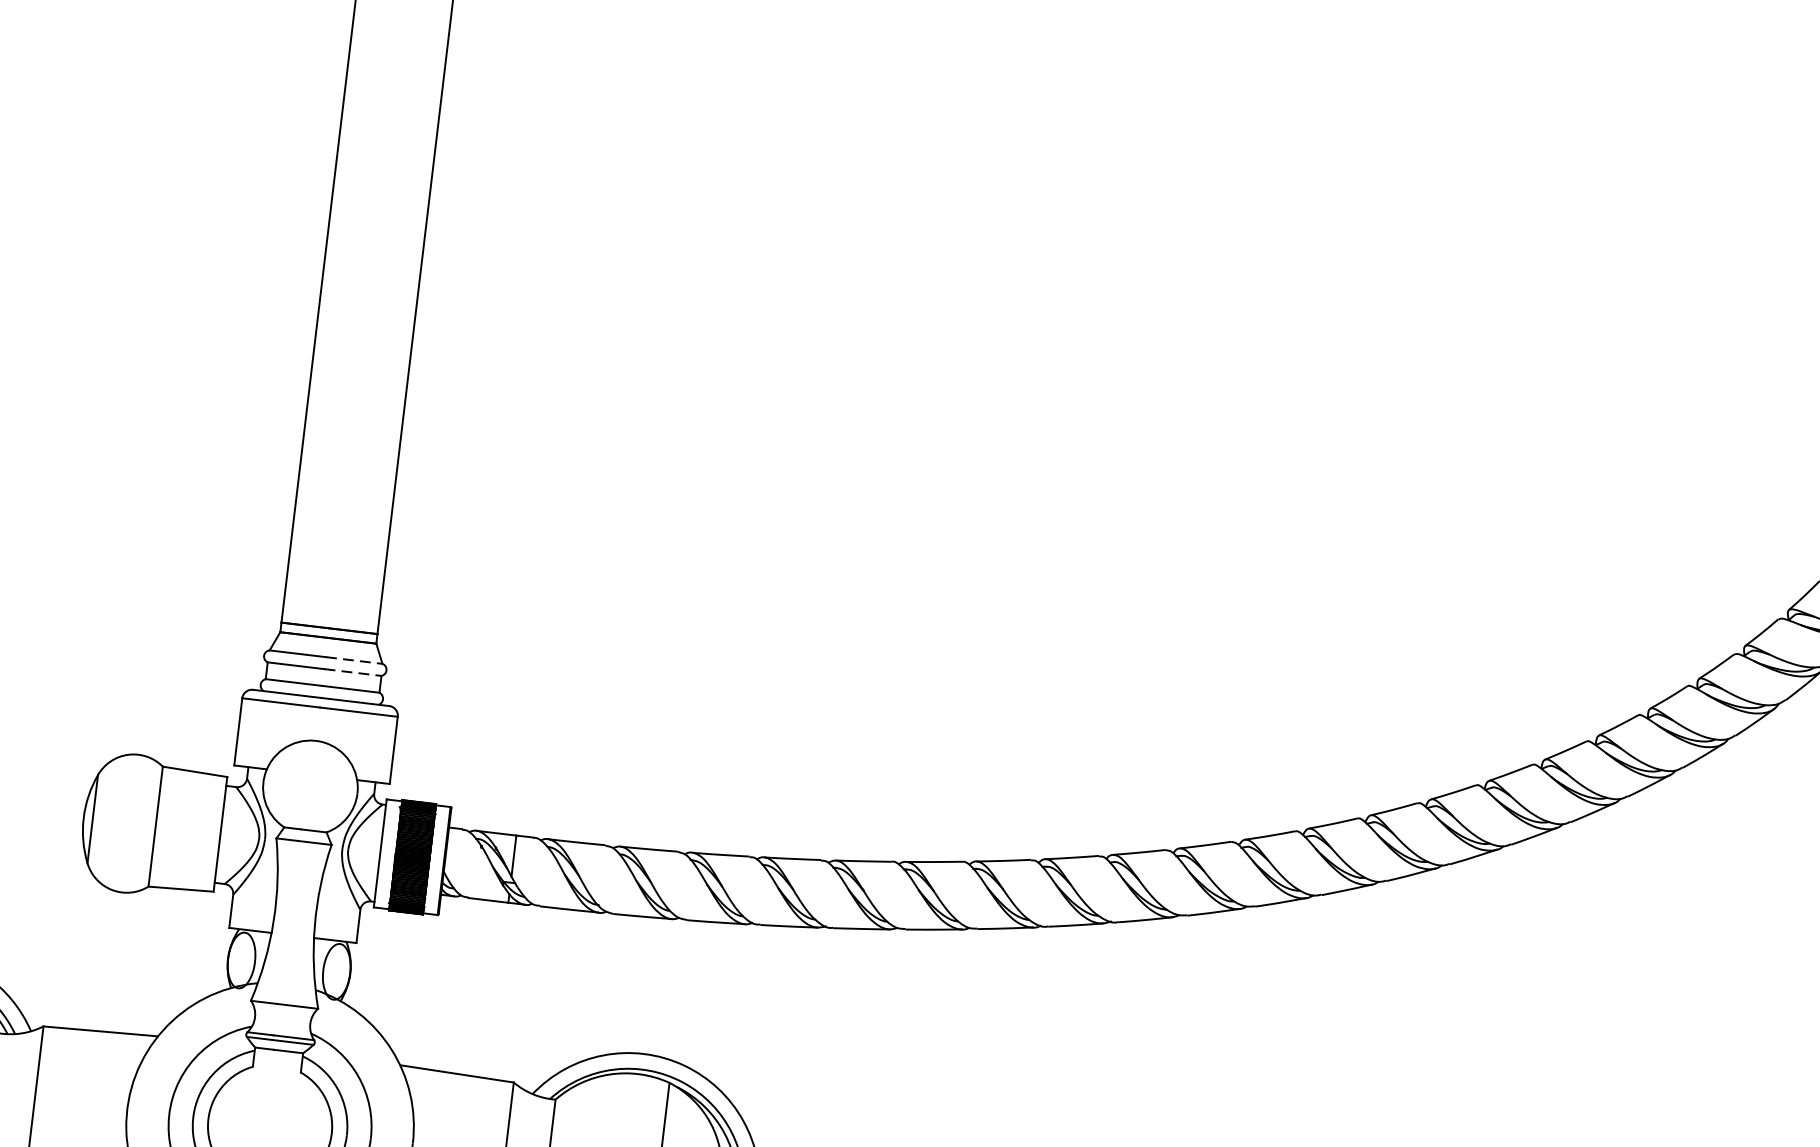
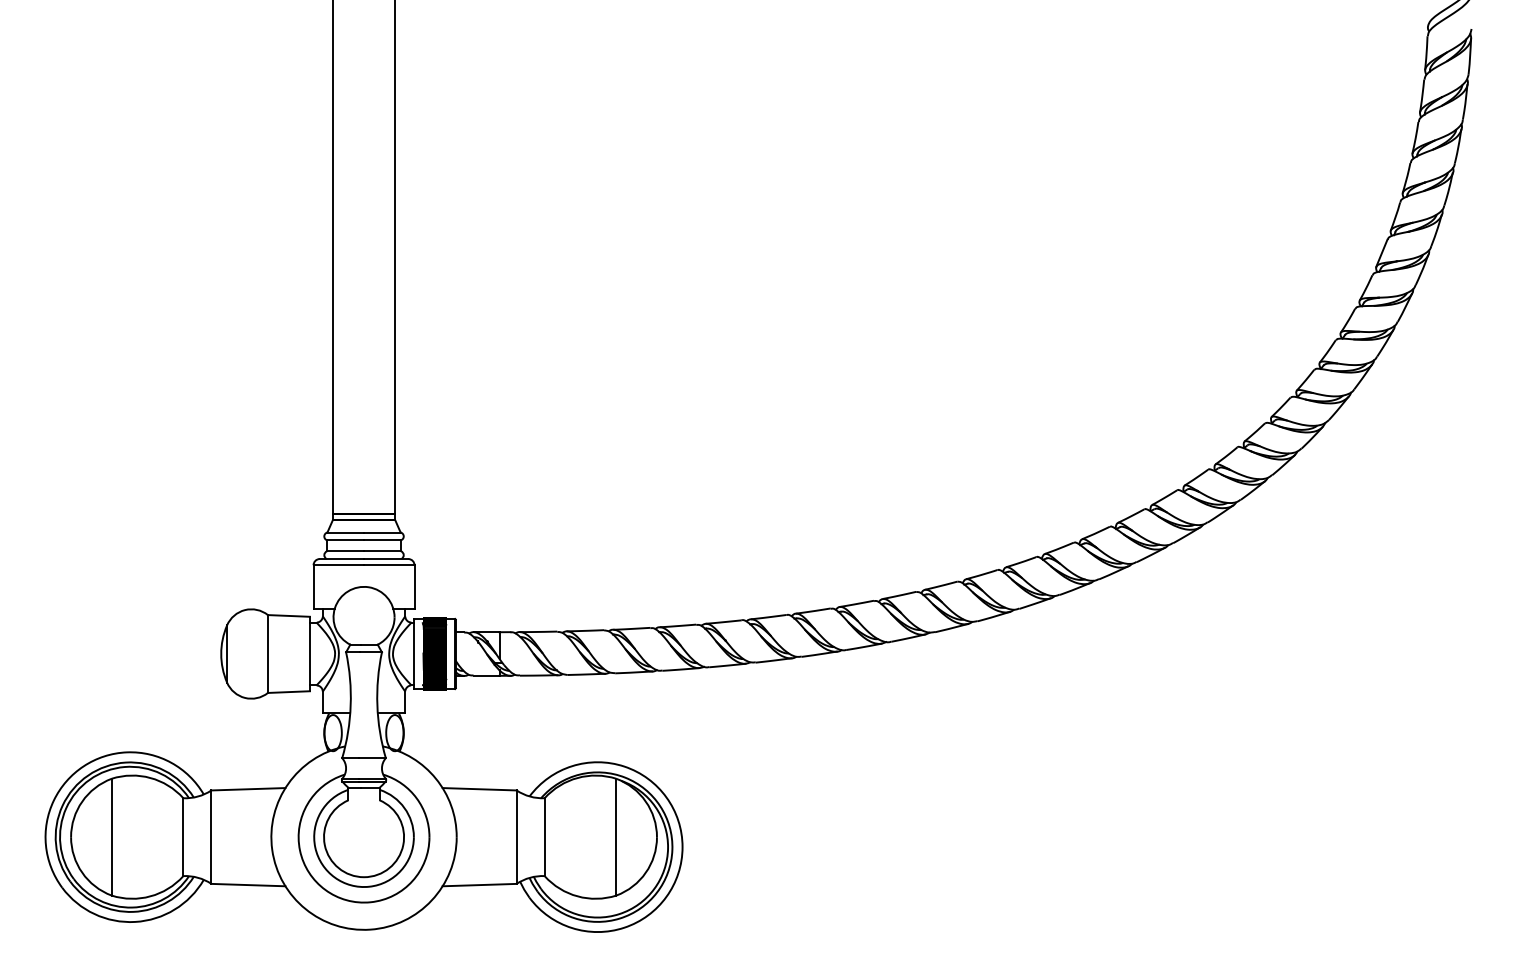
line: (354, 660) -> (382, 532), dashed -> solid
line: (354, 672) -> (383, 540), dashed -> solid

